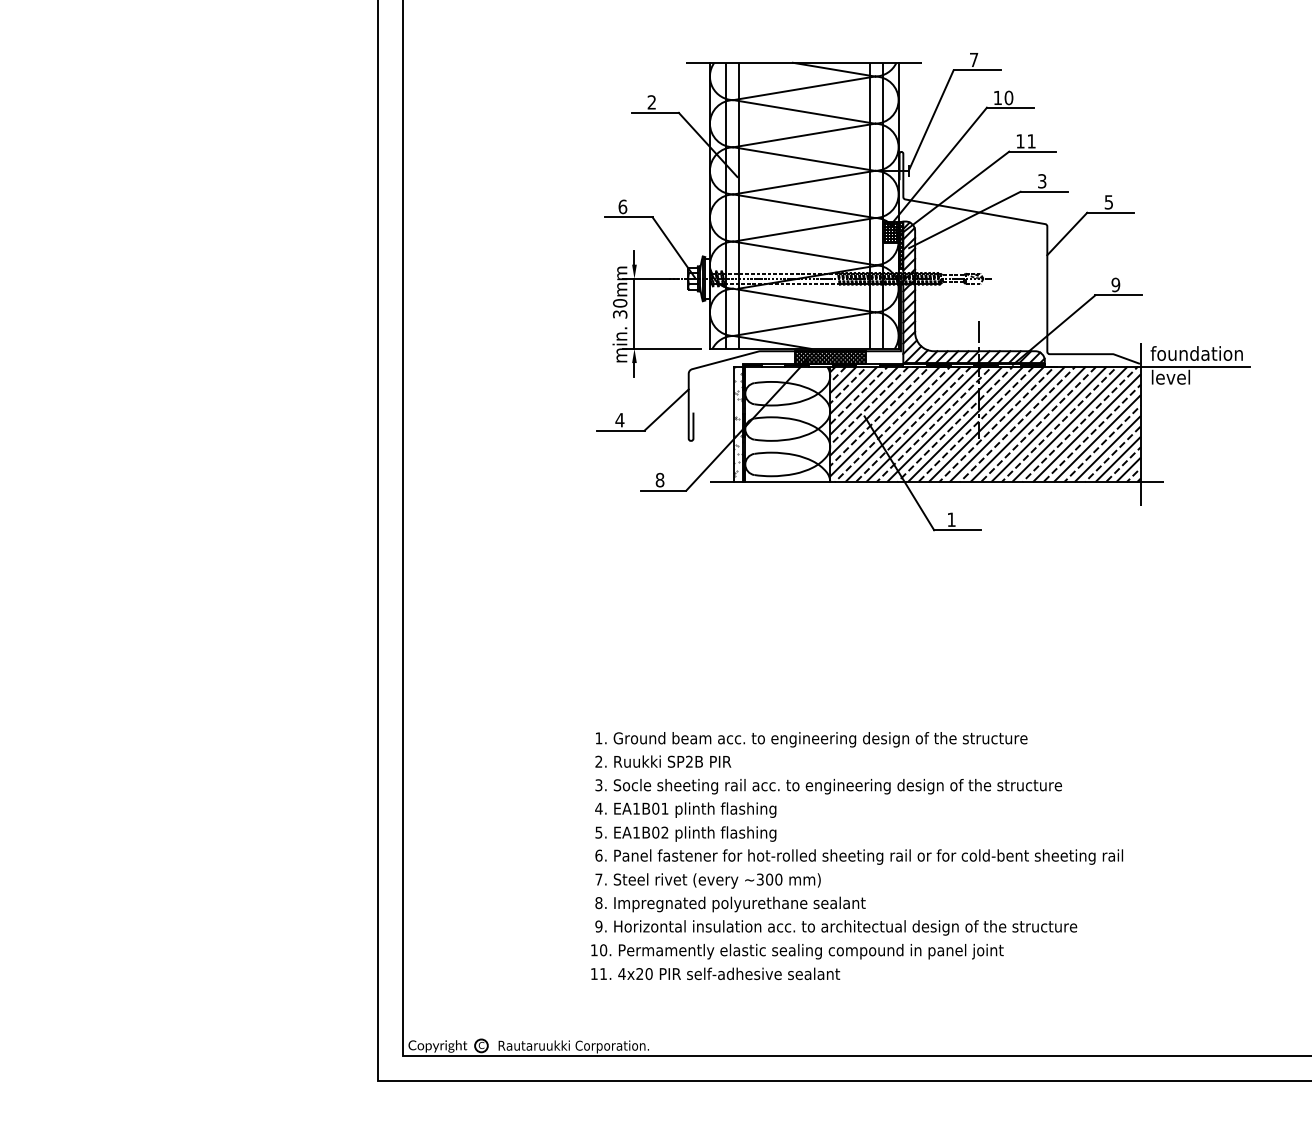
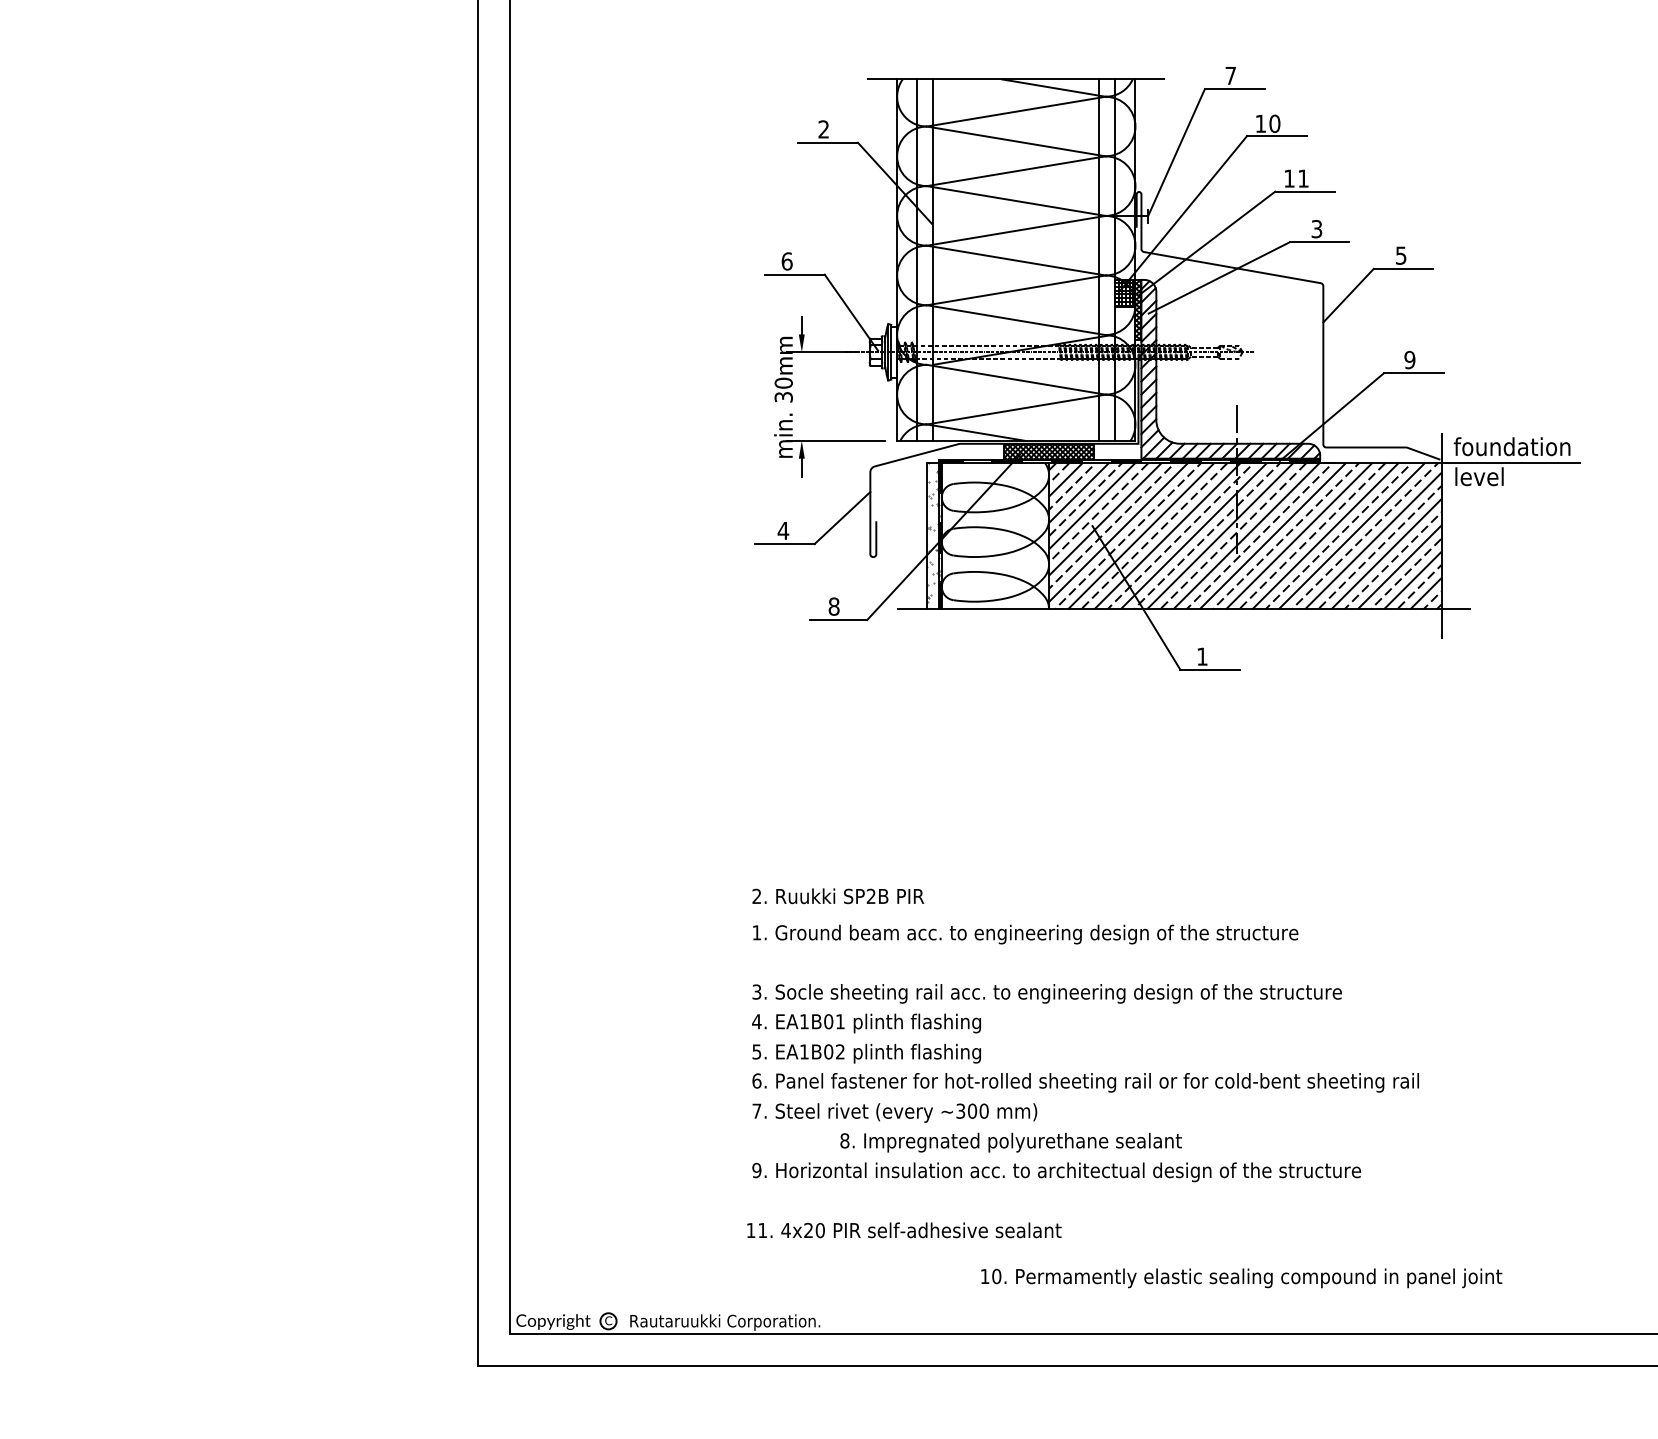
line: (634, 313) -> (801, 396), removed
text: (662, 761) -> (837, 896), moved
text: (730, 904) -> (1010, 1142), moved
text: (797, 951) -> (1241, 1278), moved

